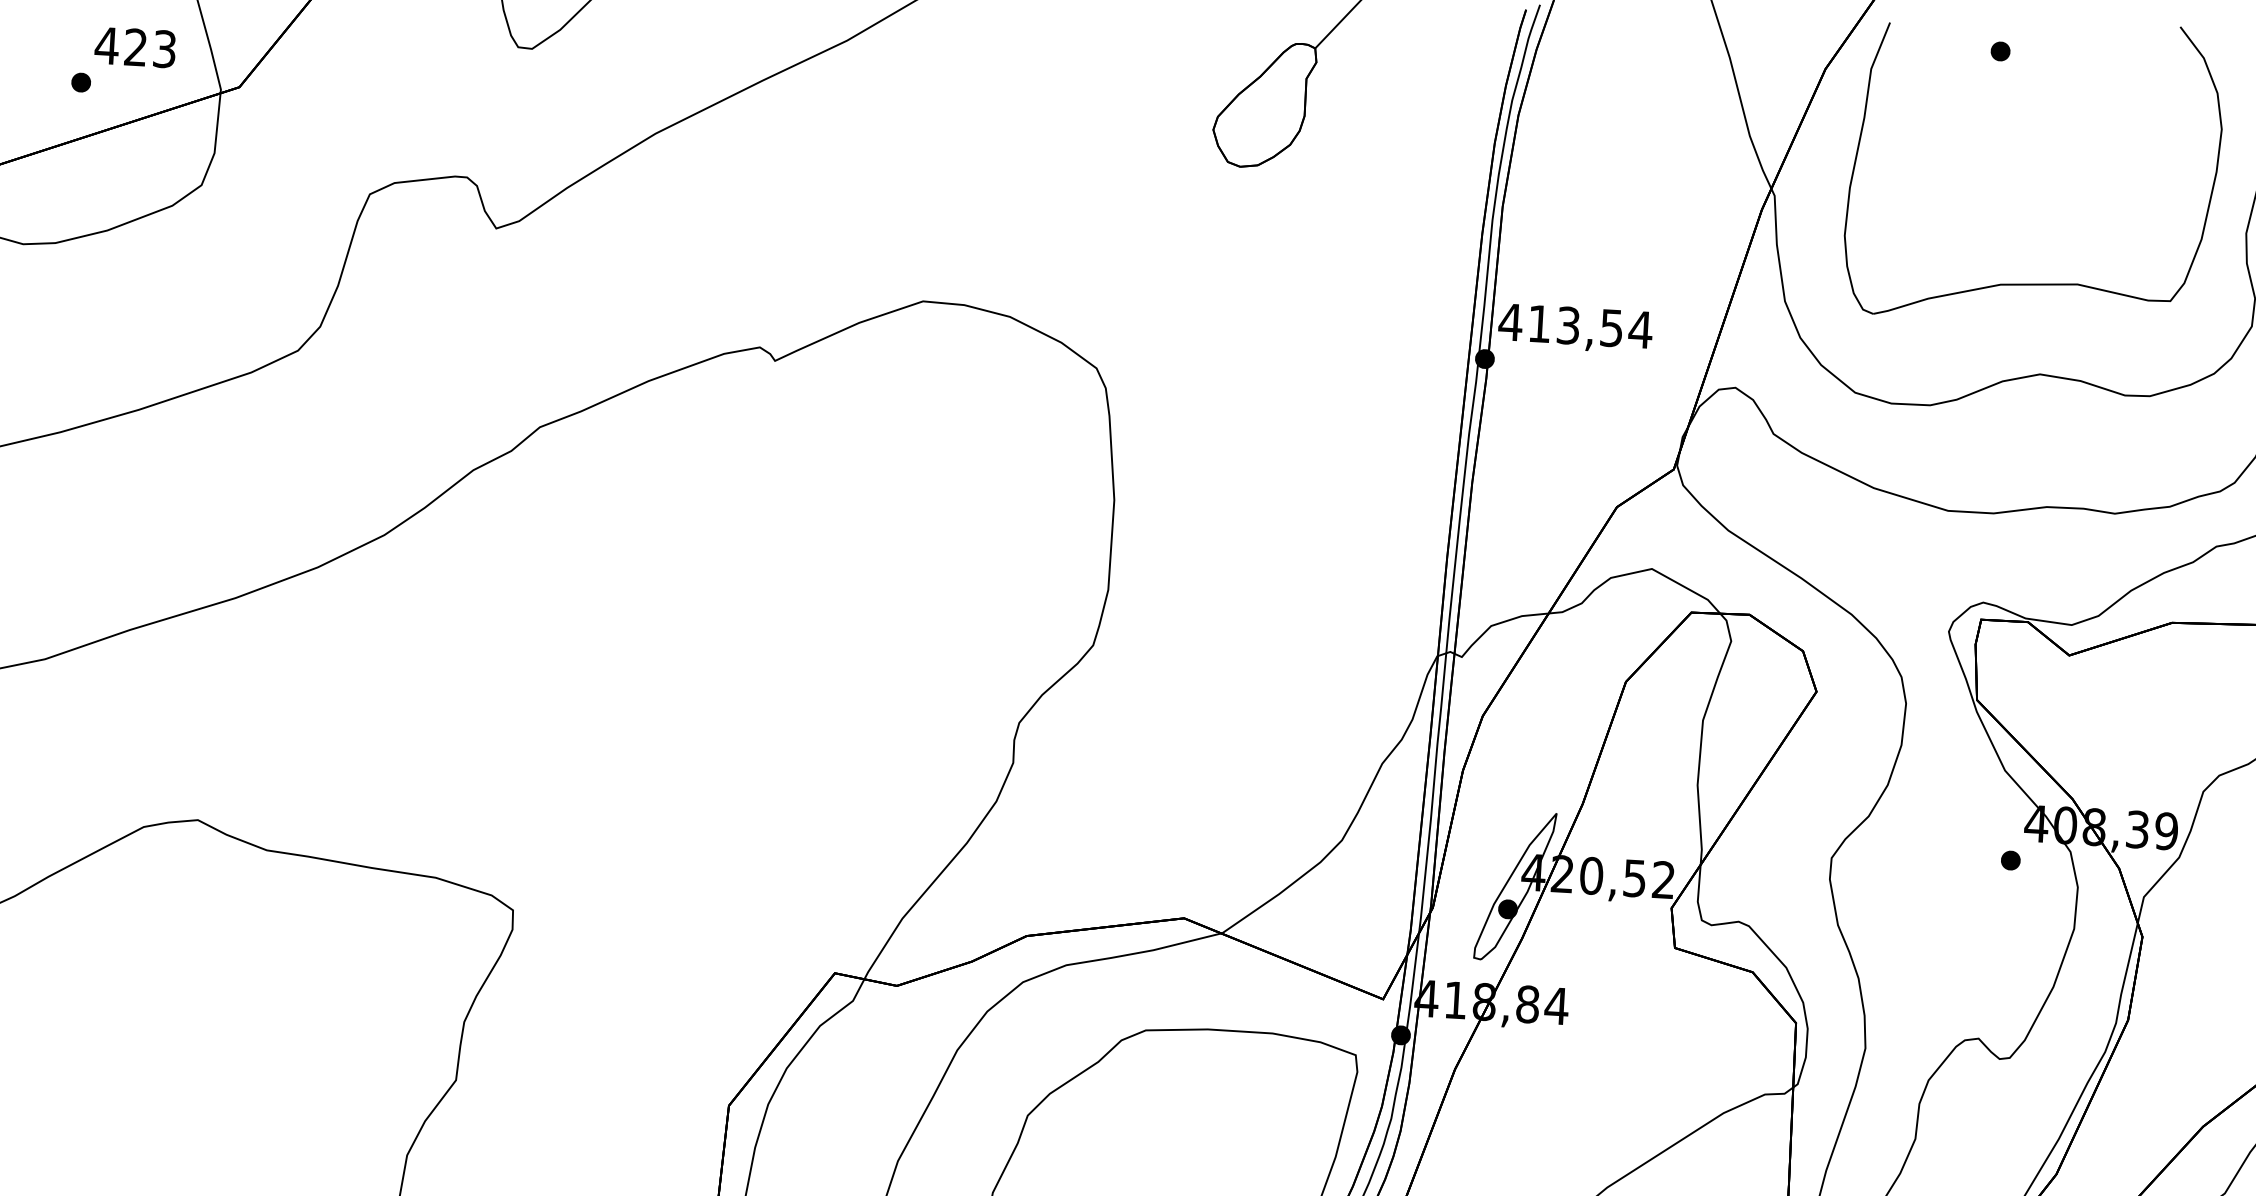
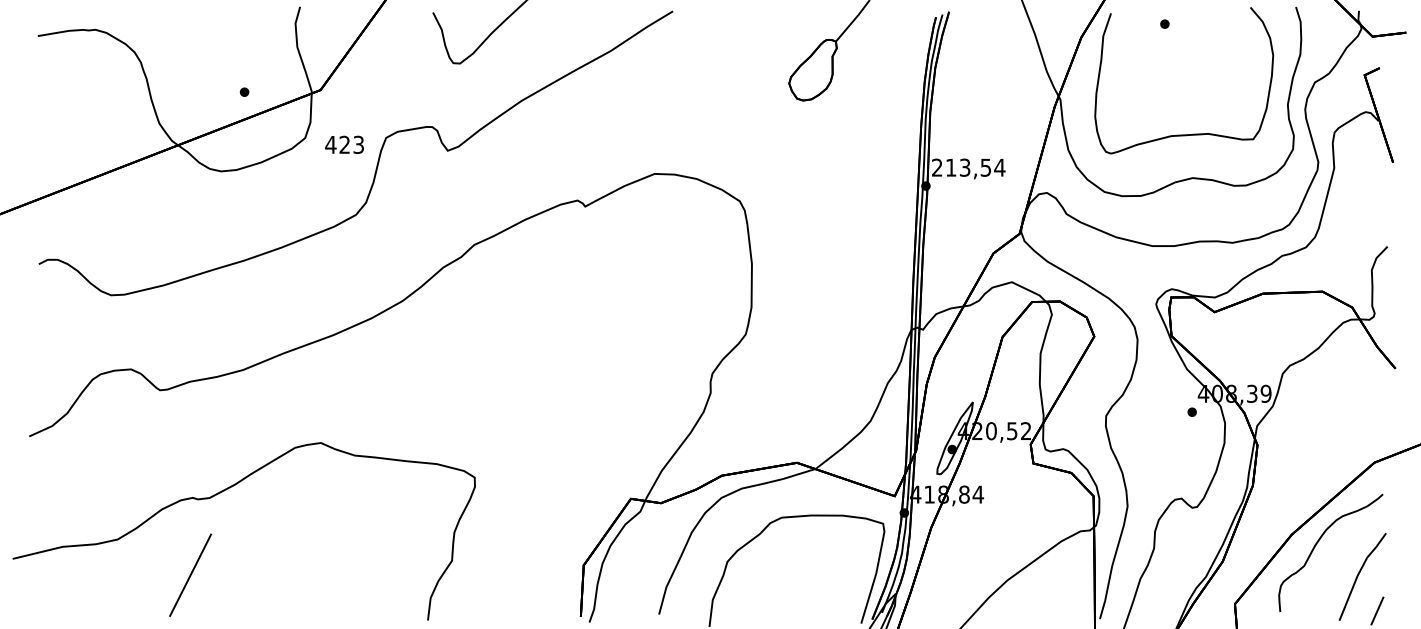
text: (135, 46) -> (344, 144), moved
text: (1509, 321) -> (936, 167), 413,54 -> 213,54

